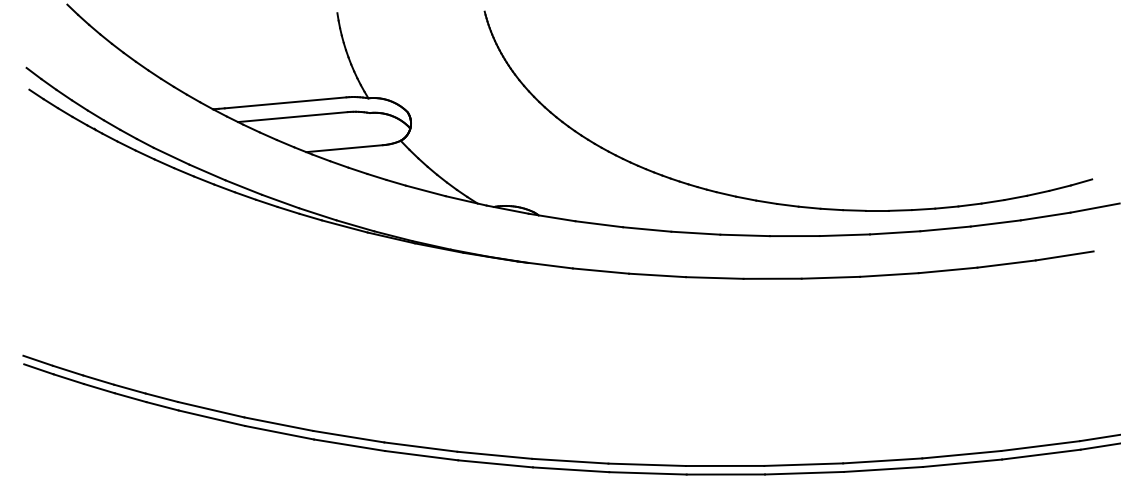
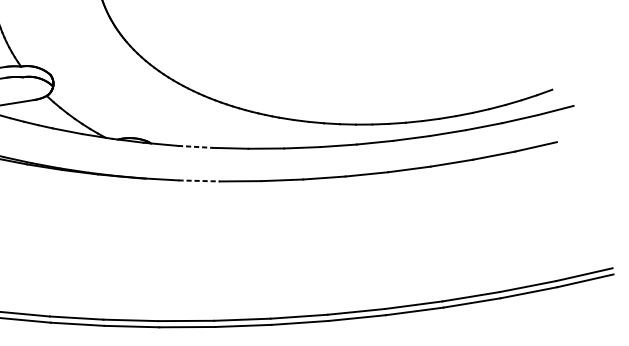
line: (599, 224) -> (195, 147), solid -> dashed
line: (601, 271) -> (199, 181), solid -> dashed

